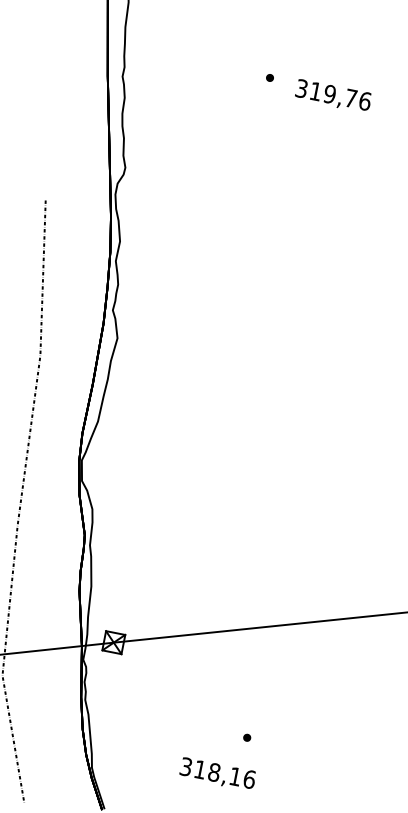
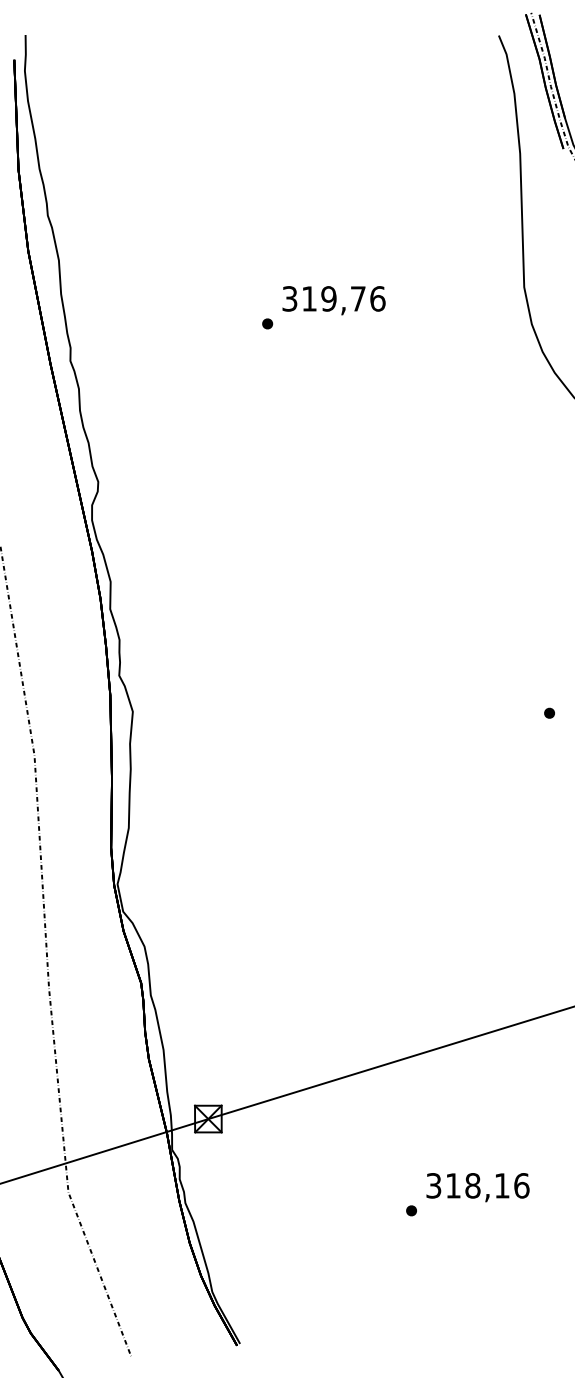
text: (332, 96) -> (333, 300), moved
text: (217, 774) -> (477, 1187), moved

